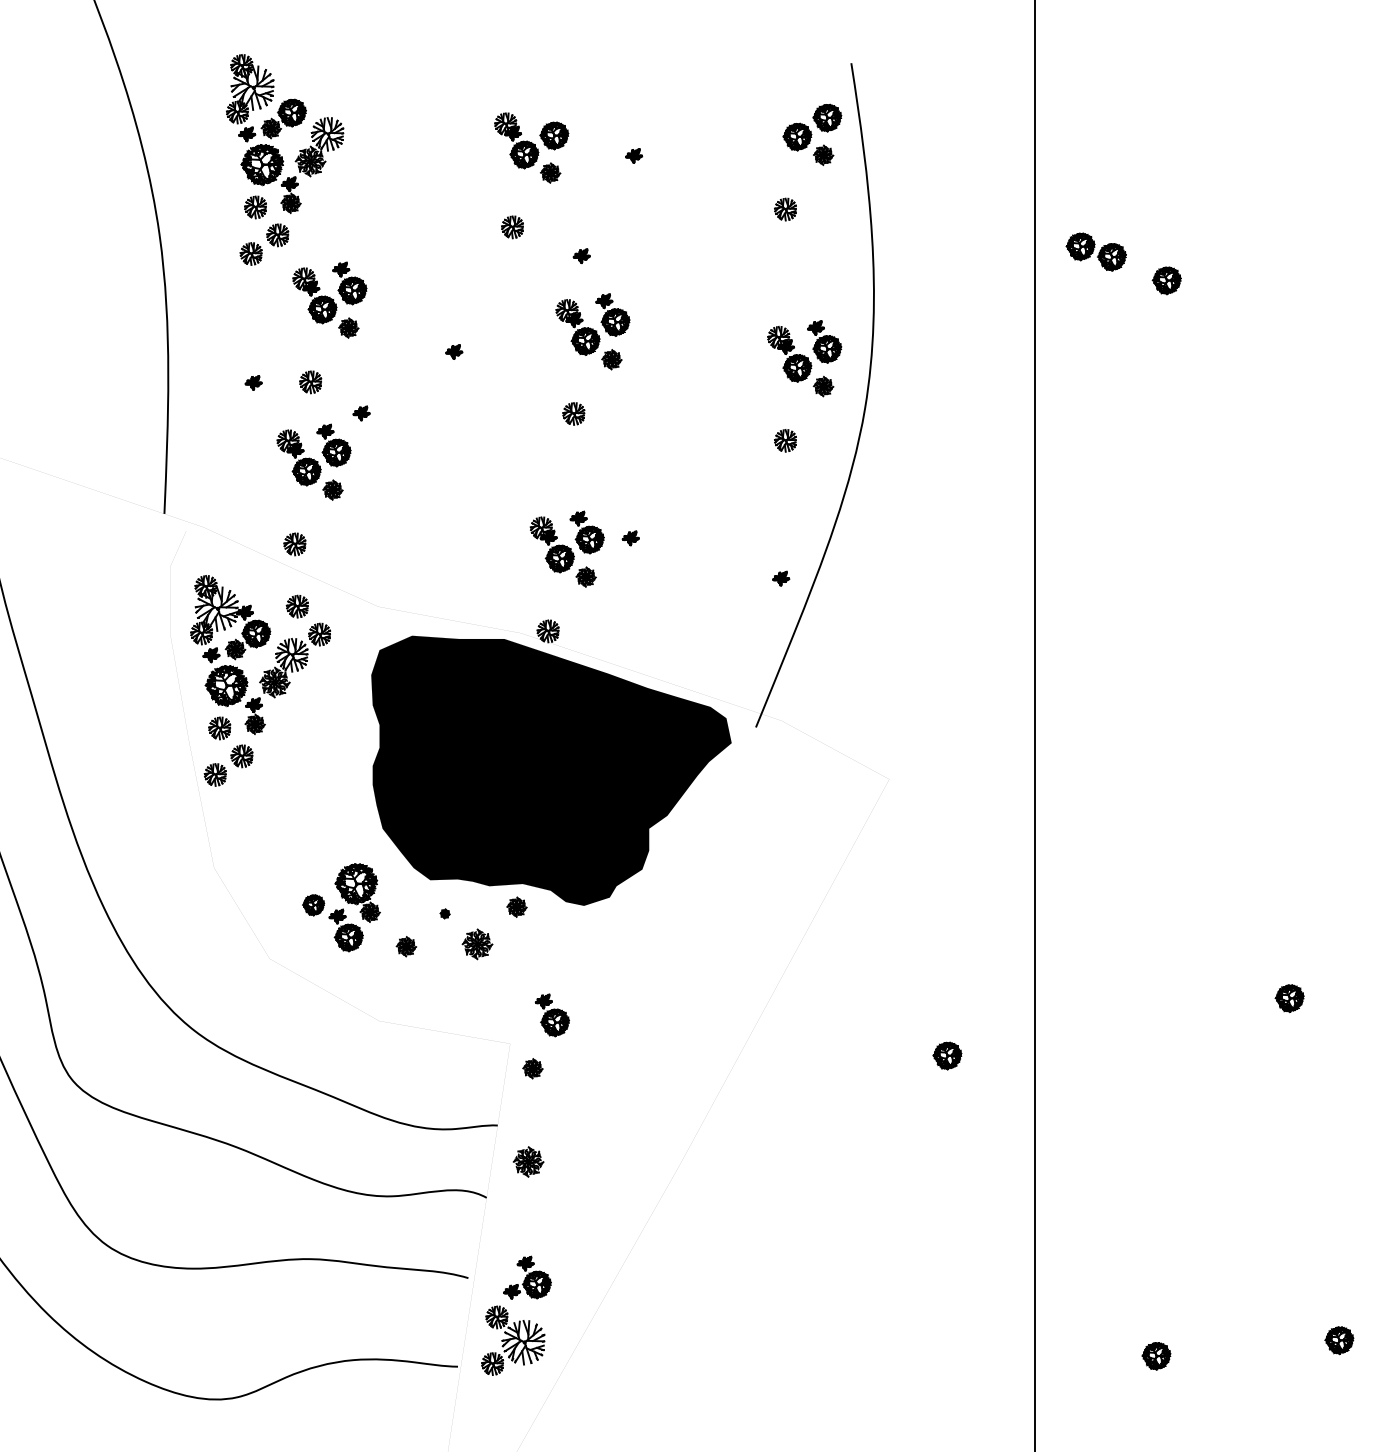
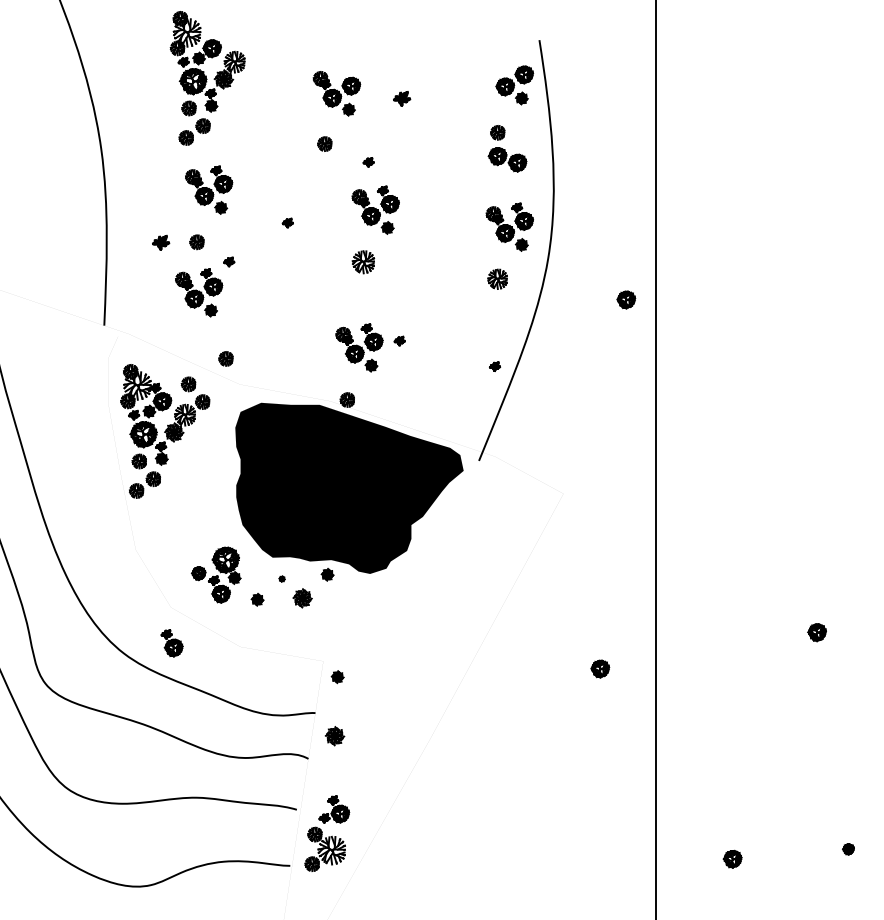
part: (633, 155) -> (401, 98), size x1.6
part: (284, 160) -> (207, 78), moved
part: (1096, 251) -> (507, 159), moved
part: (1167, 280) -> (626, 299), moved
part: (253, 382) -> (160, 242), size x1.6
part: (573, 414) -> (363, 262), size x1.6
part: (785, 441) -> (497, 279), size x1.4
part: (294, 543) -> (225, 358), moved
part: (551, 1015) -> (171, 643), moved
part: (1339, 1340) -> (848, 849), size x0.6

